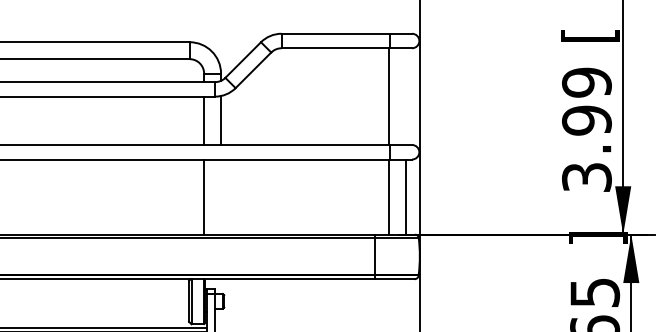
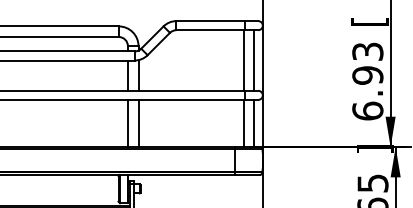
line: (406, 96) -> (254, 60), added
text: (586, 130) -> (367, 81), 3.99 -> 6.93
line: (221, 197) -> (138, 123), added

